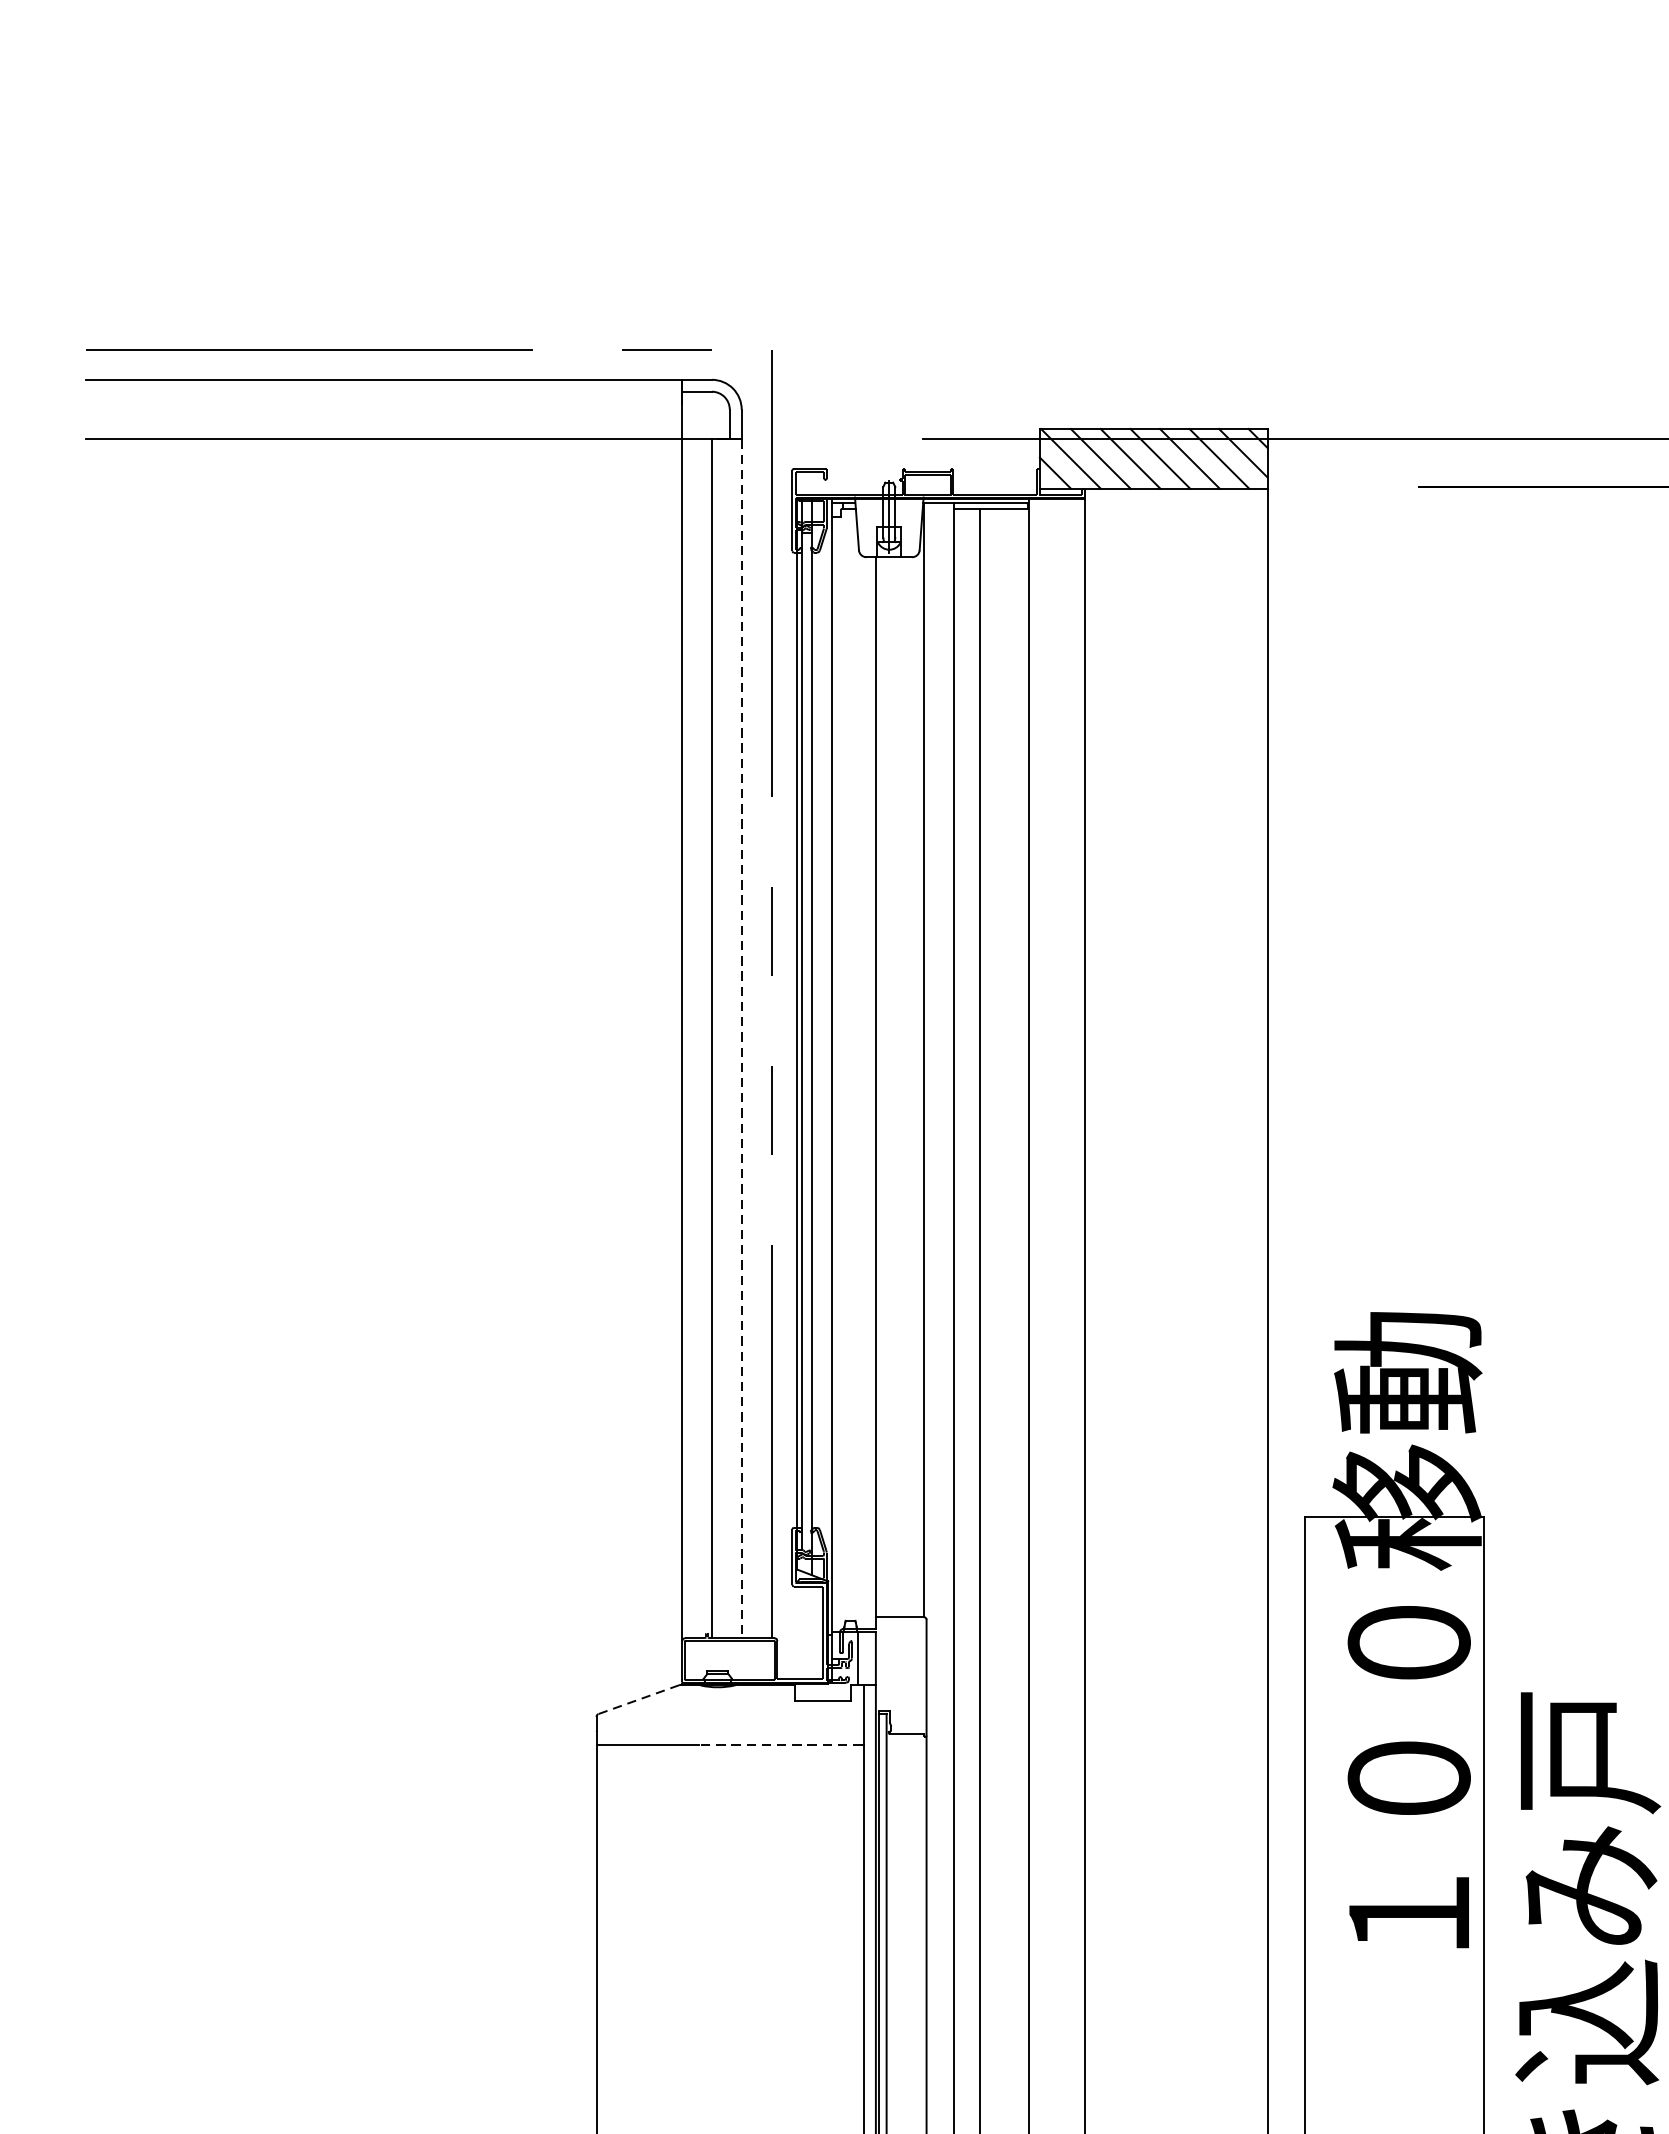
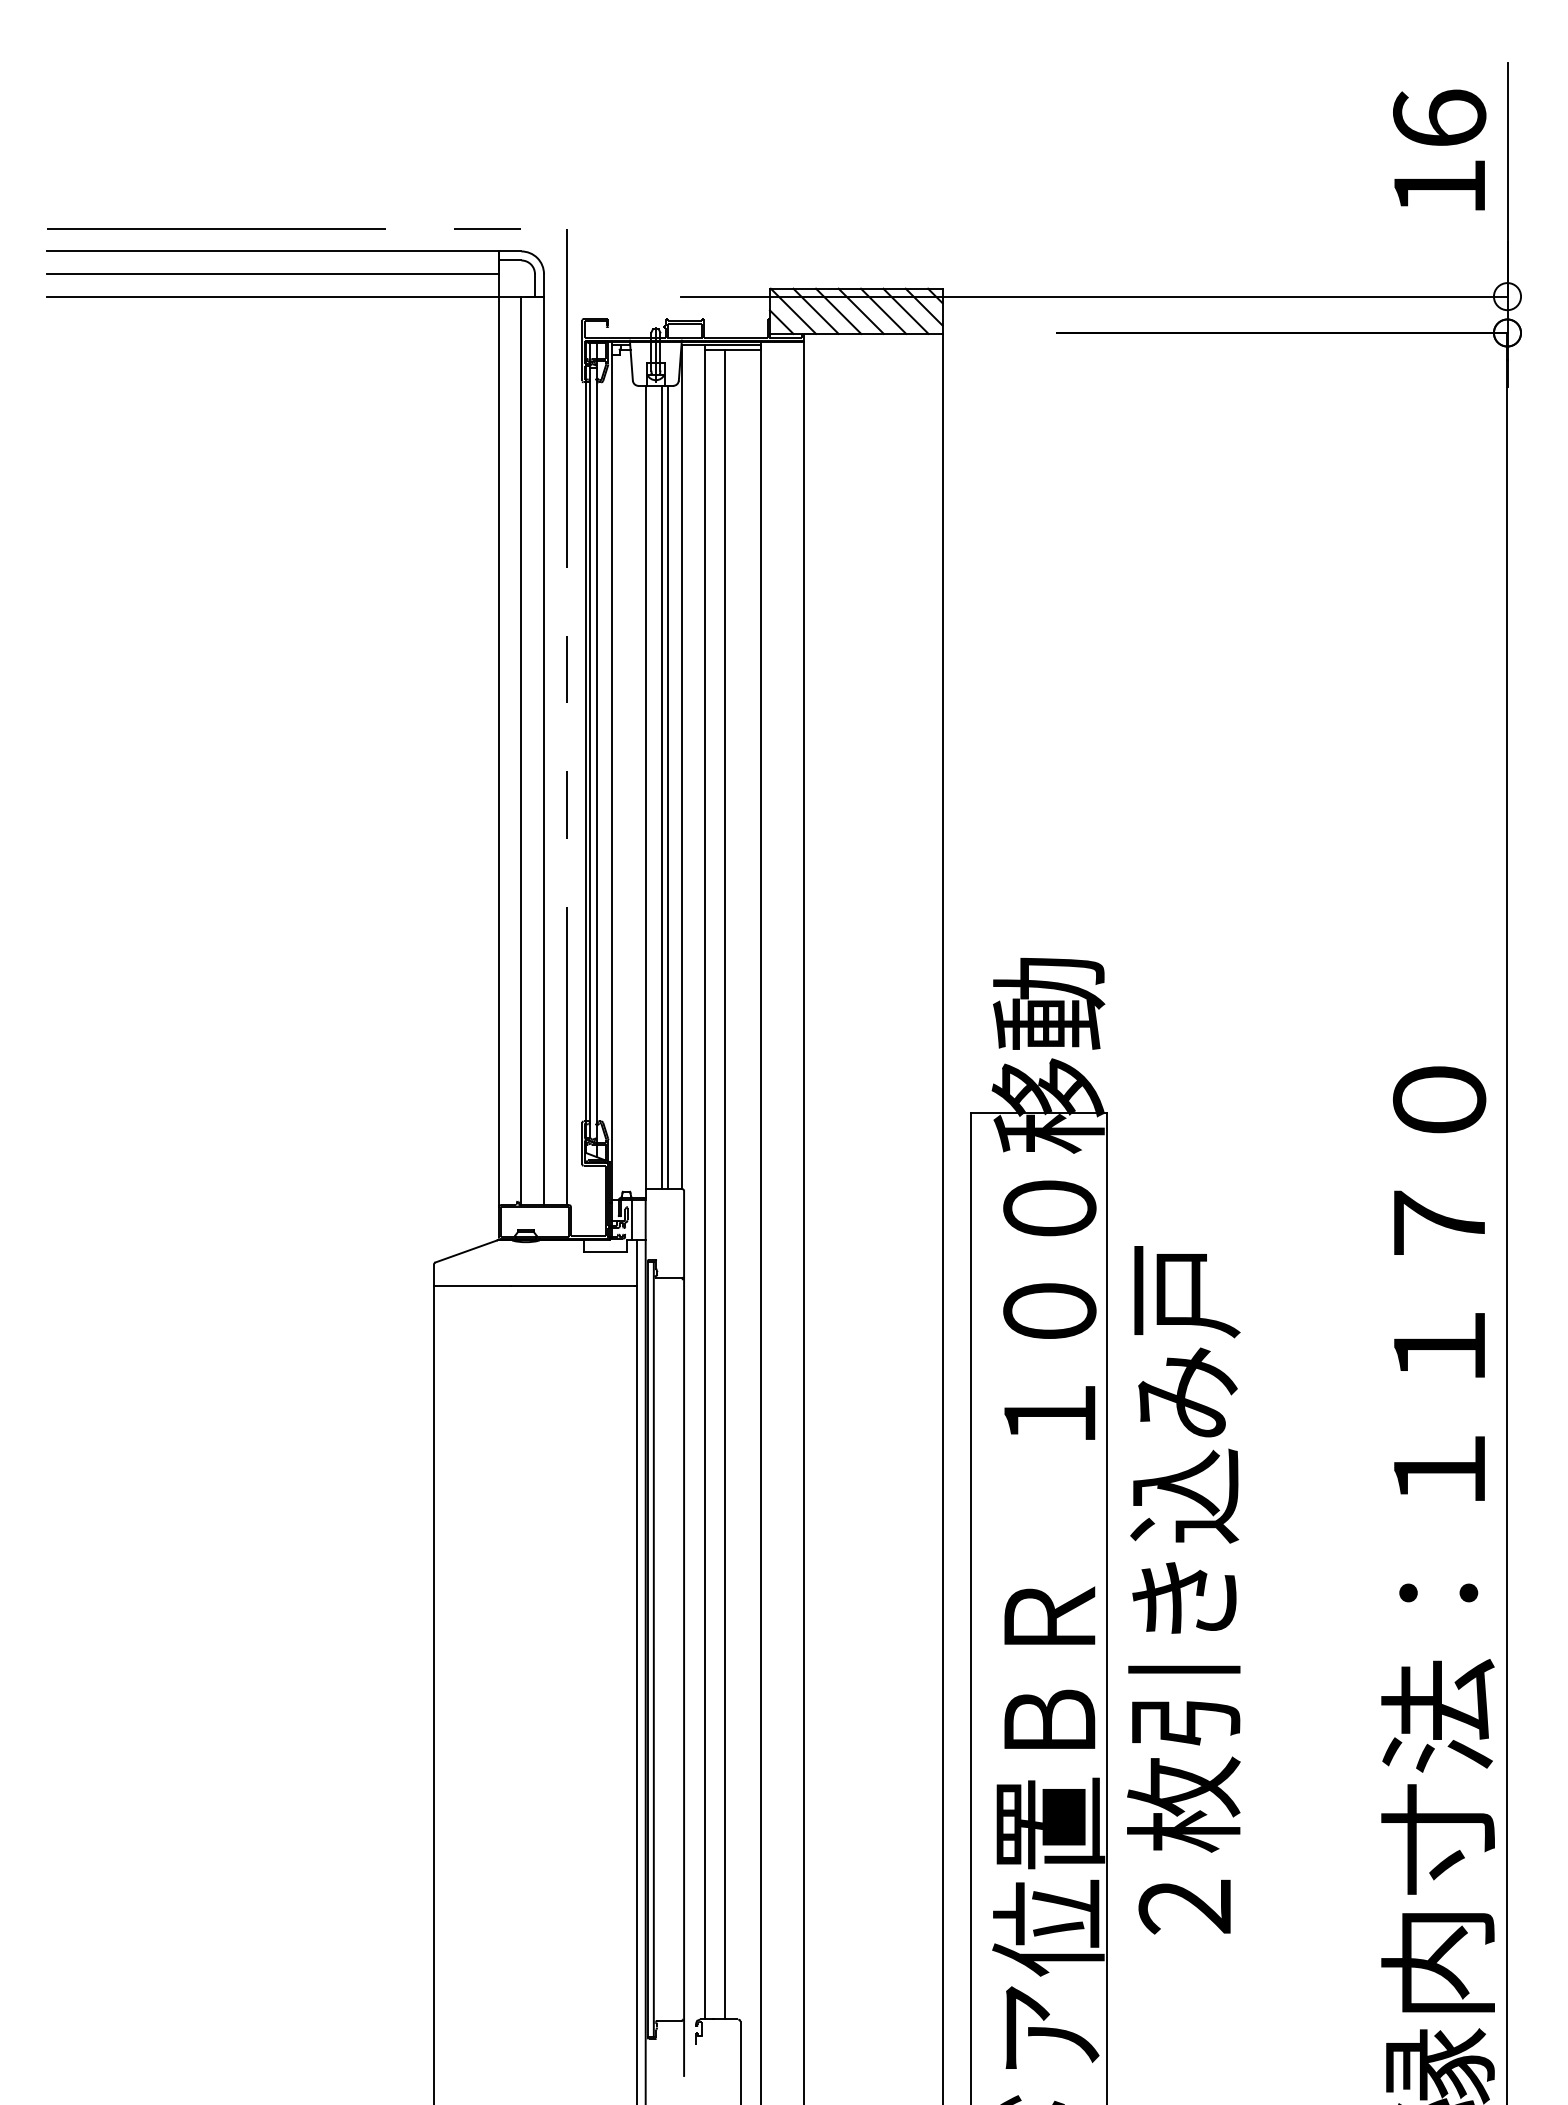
line: (383, 410) -> (272, 274), added
line: (742, 1039) -> (544, 751), dashed -> solid
line: (896, 1087) -> (661, 787), added
line: (905, 1087) -> (668, 787), added
line: (638, 1699) -> (465, 1251), dashed -> solid
line: (779, 1744) -> (572, 1285), dashed -> solid

